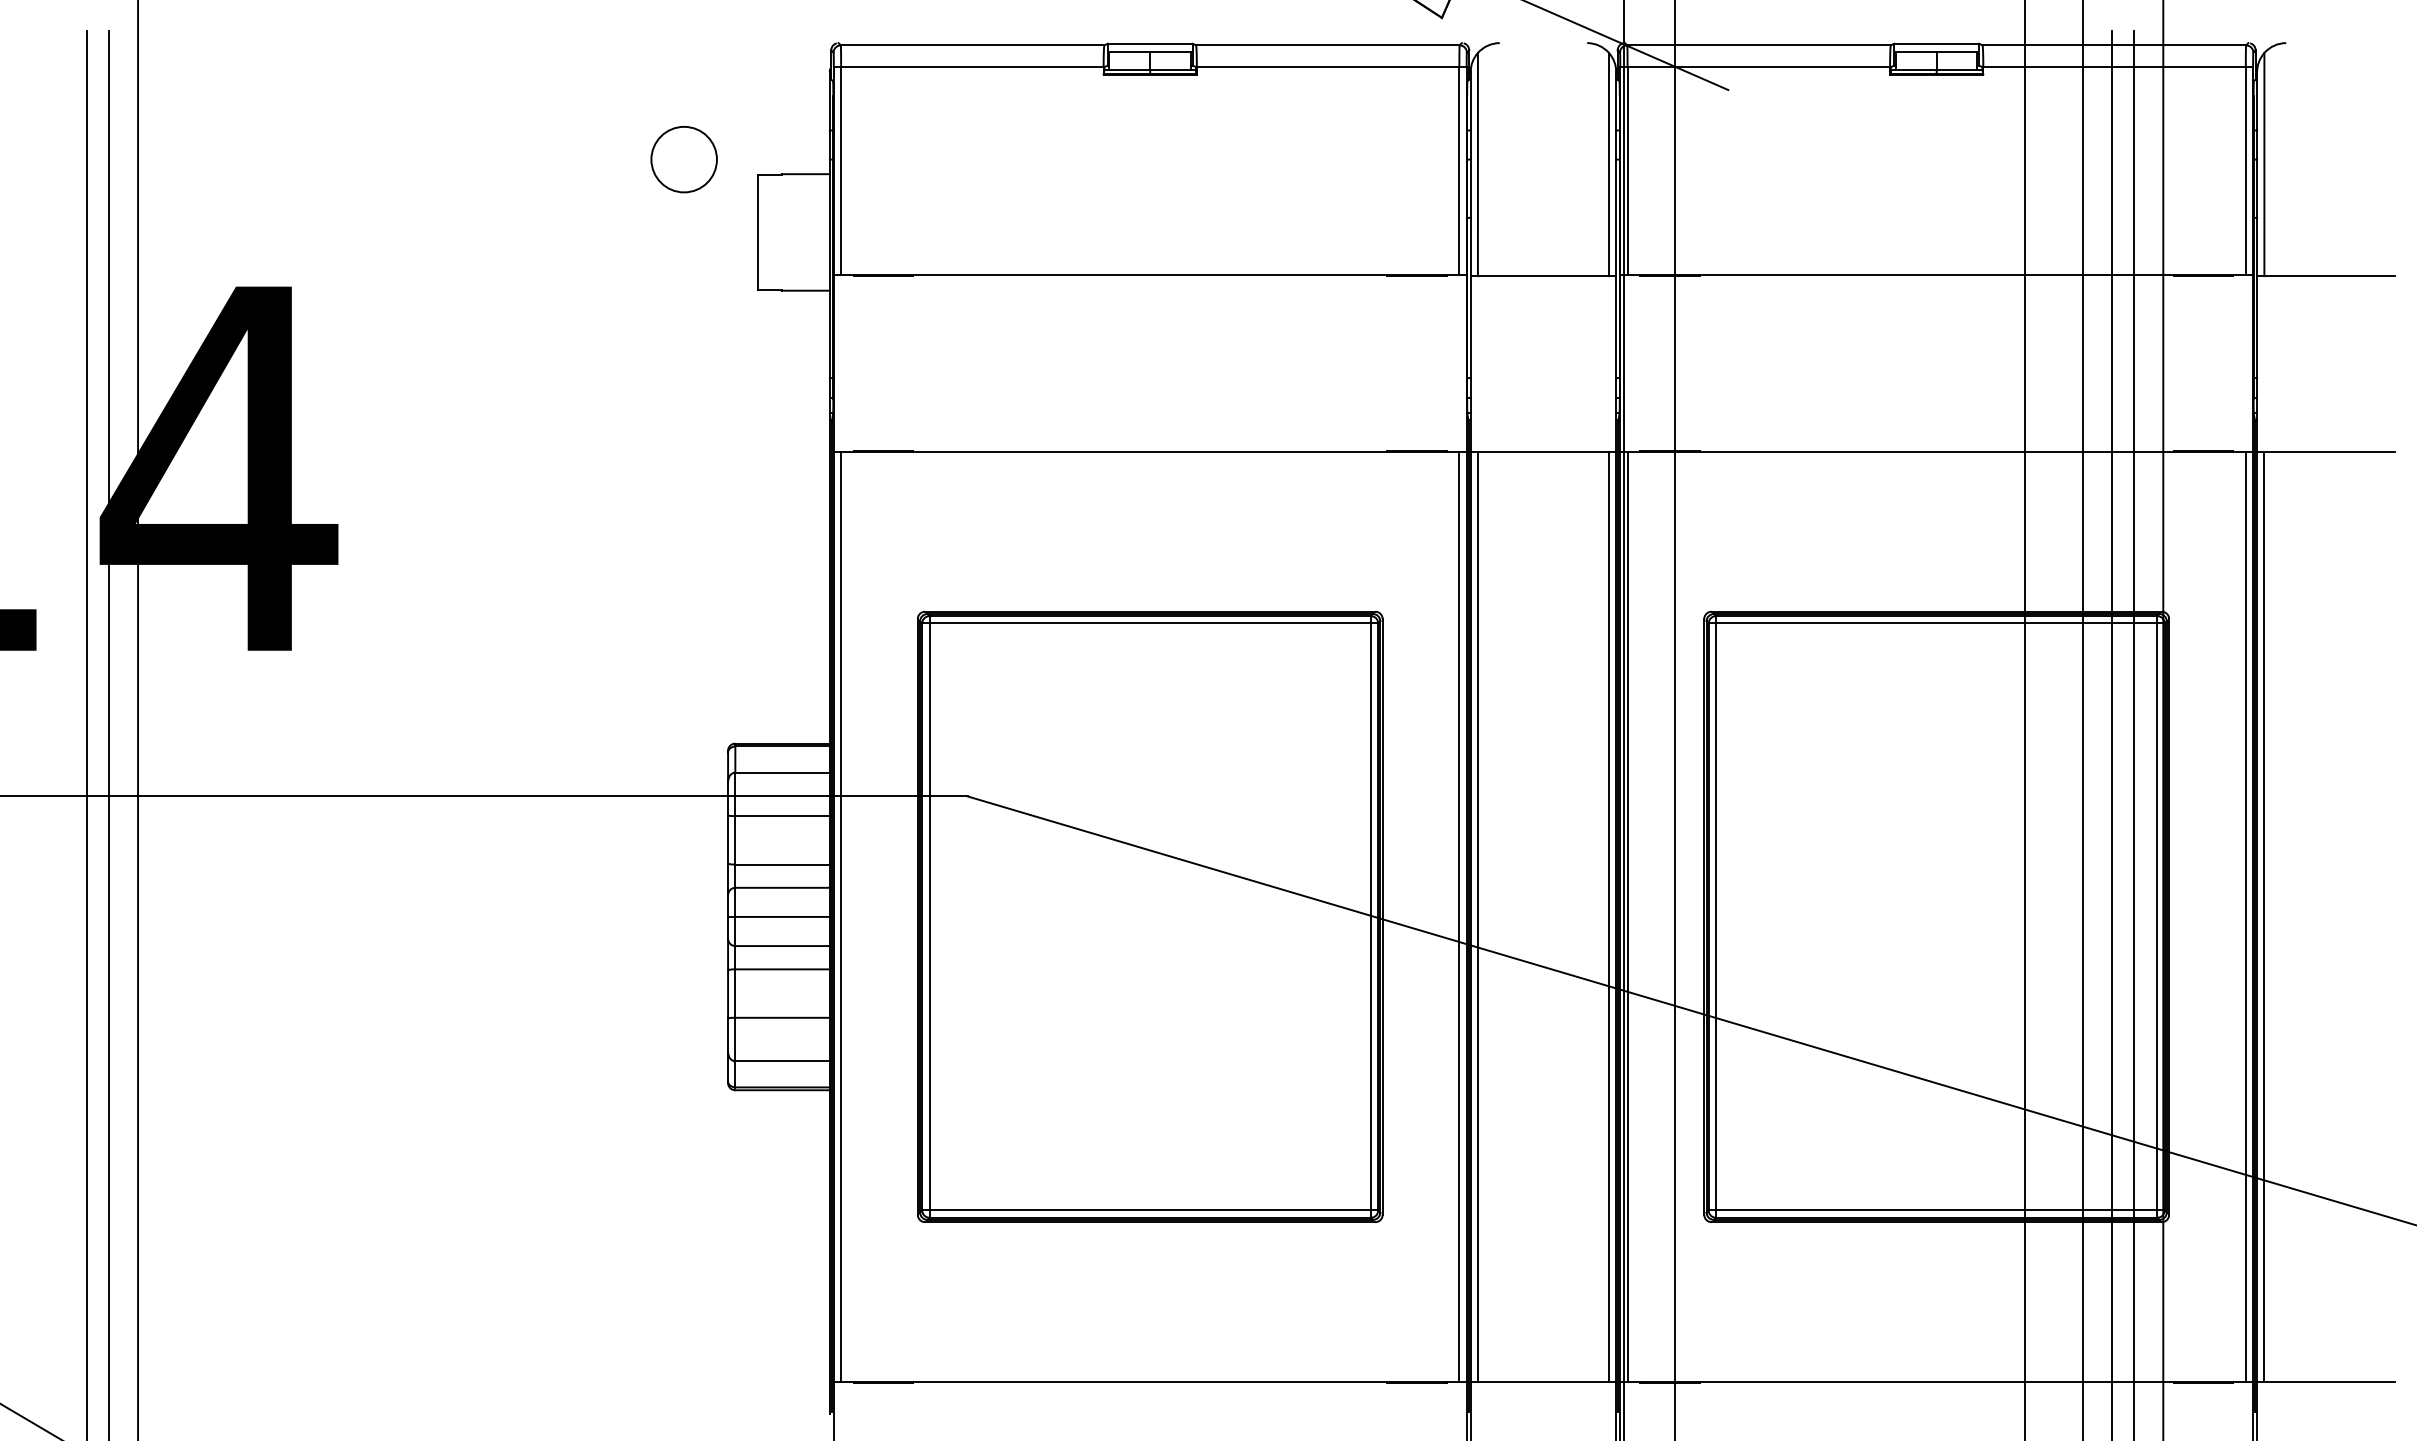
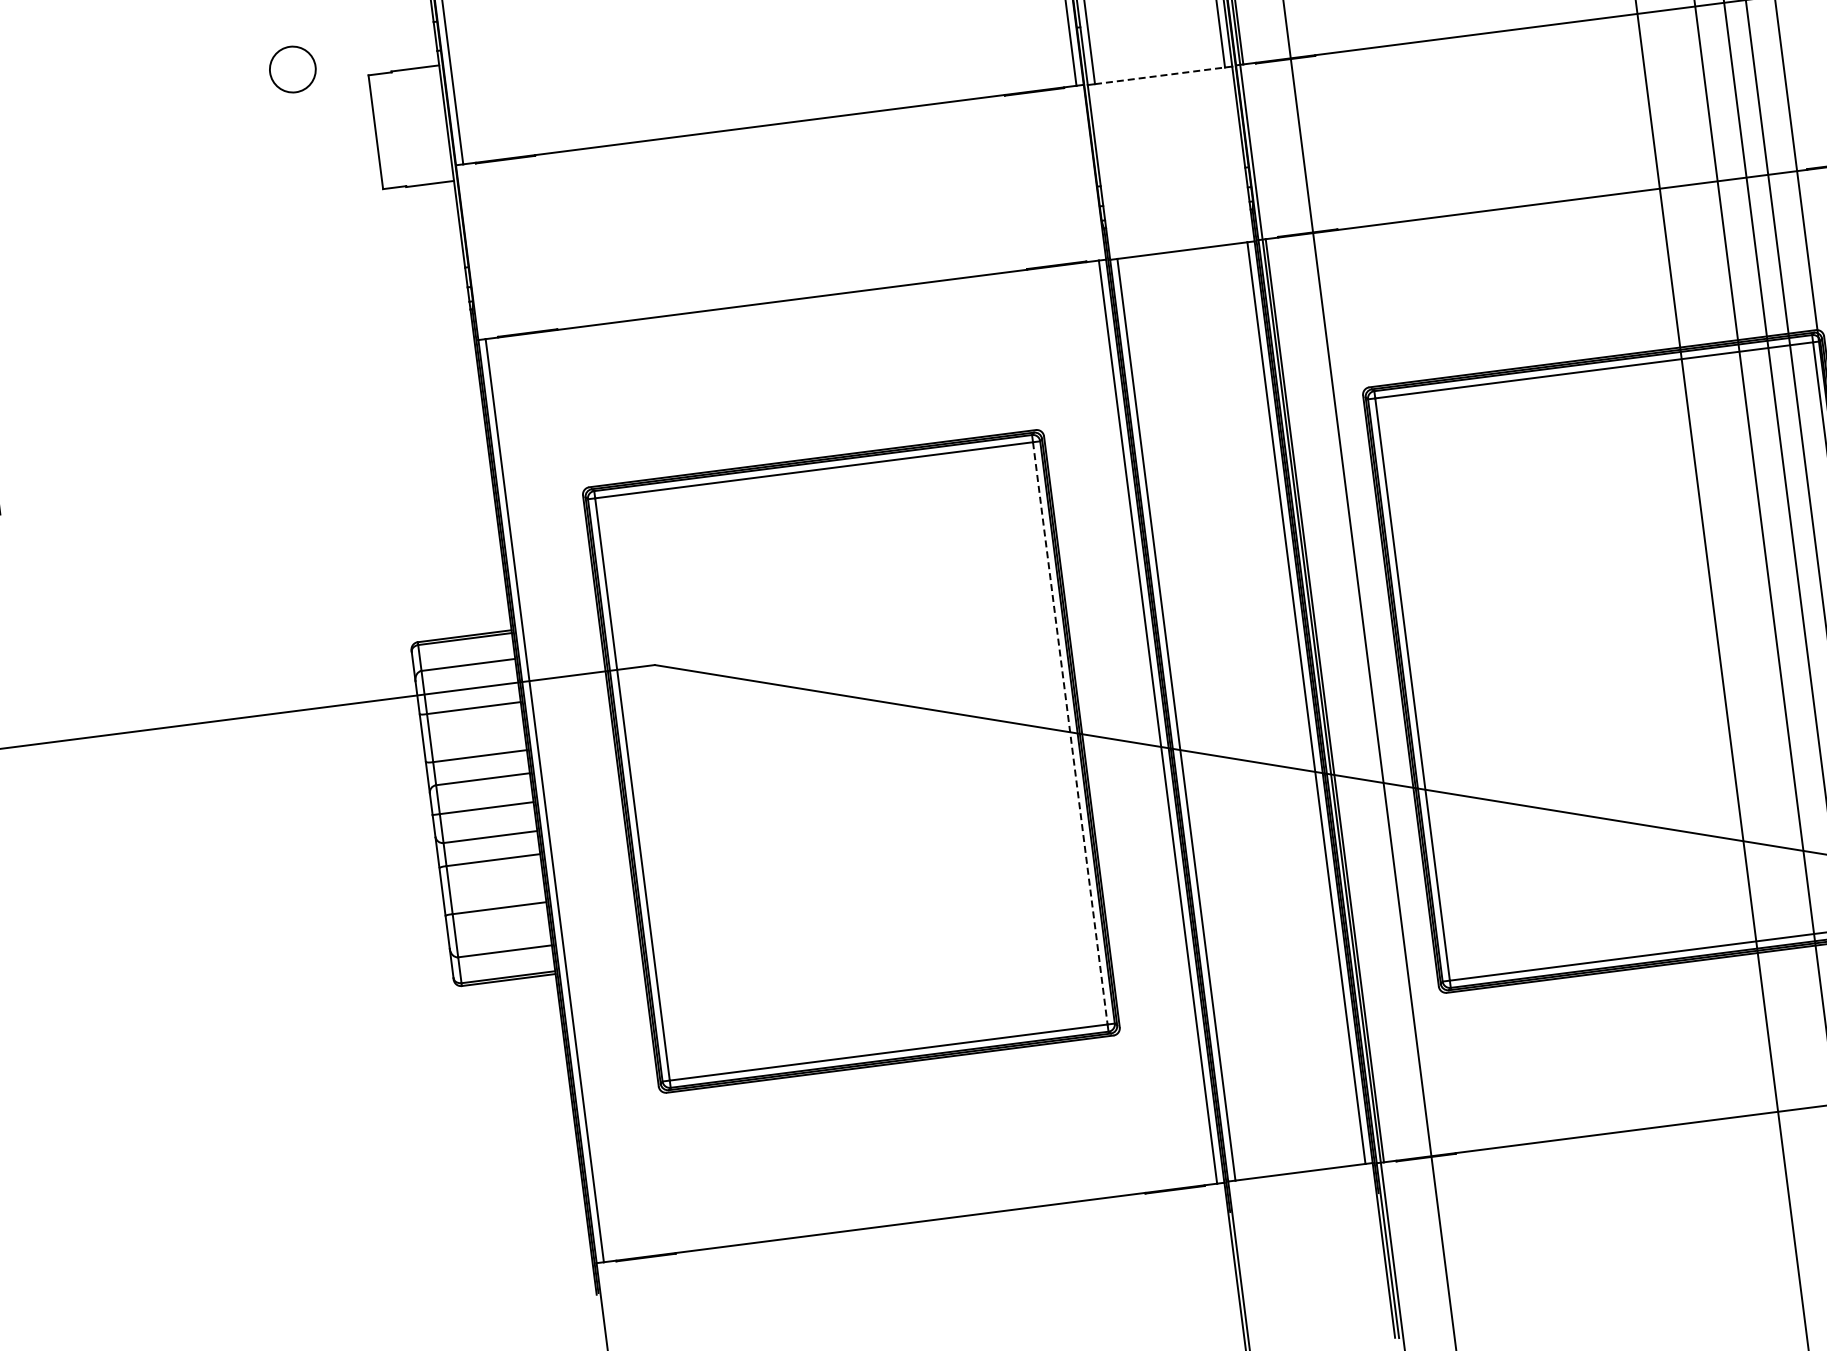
circle: (683, 159) -> (292, 69), size x0.7
line: (1543, 276) -> (1160, 76), solid -> dashed
line: (1370, 916) -> (1069, 732), solid -> dashed

